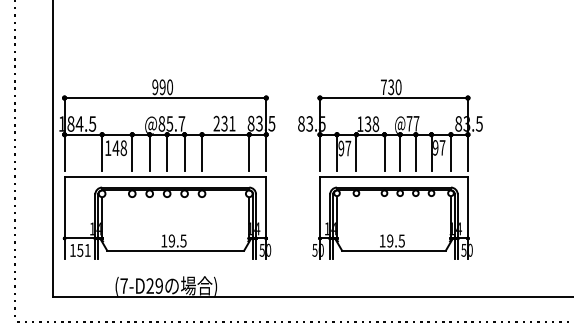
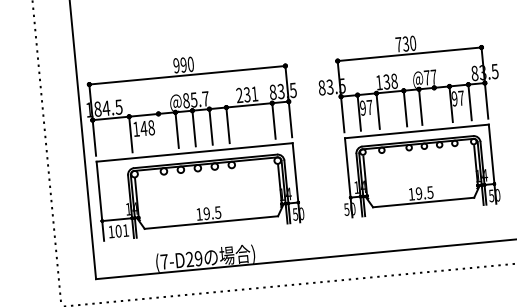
line: (132, 152) -> (160, 131), removed
line: (415, 152) -> (435, 105), removed
text: (80, 249) -> (118, 230), 151 -> 101

